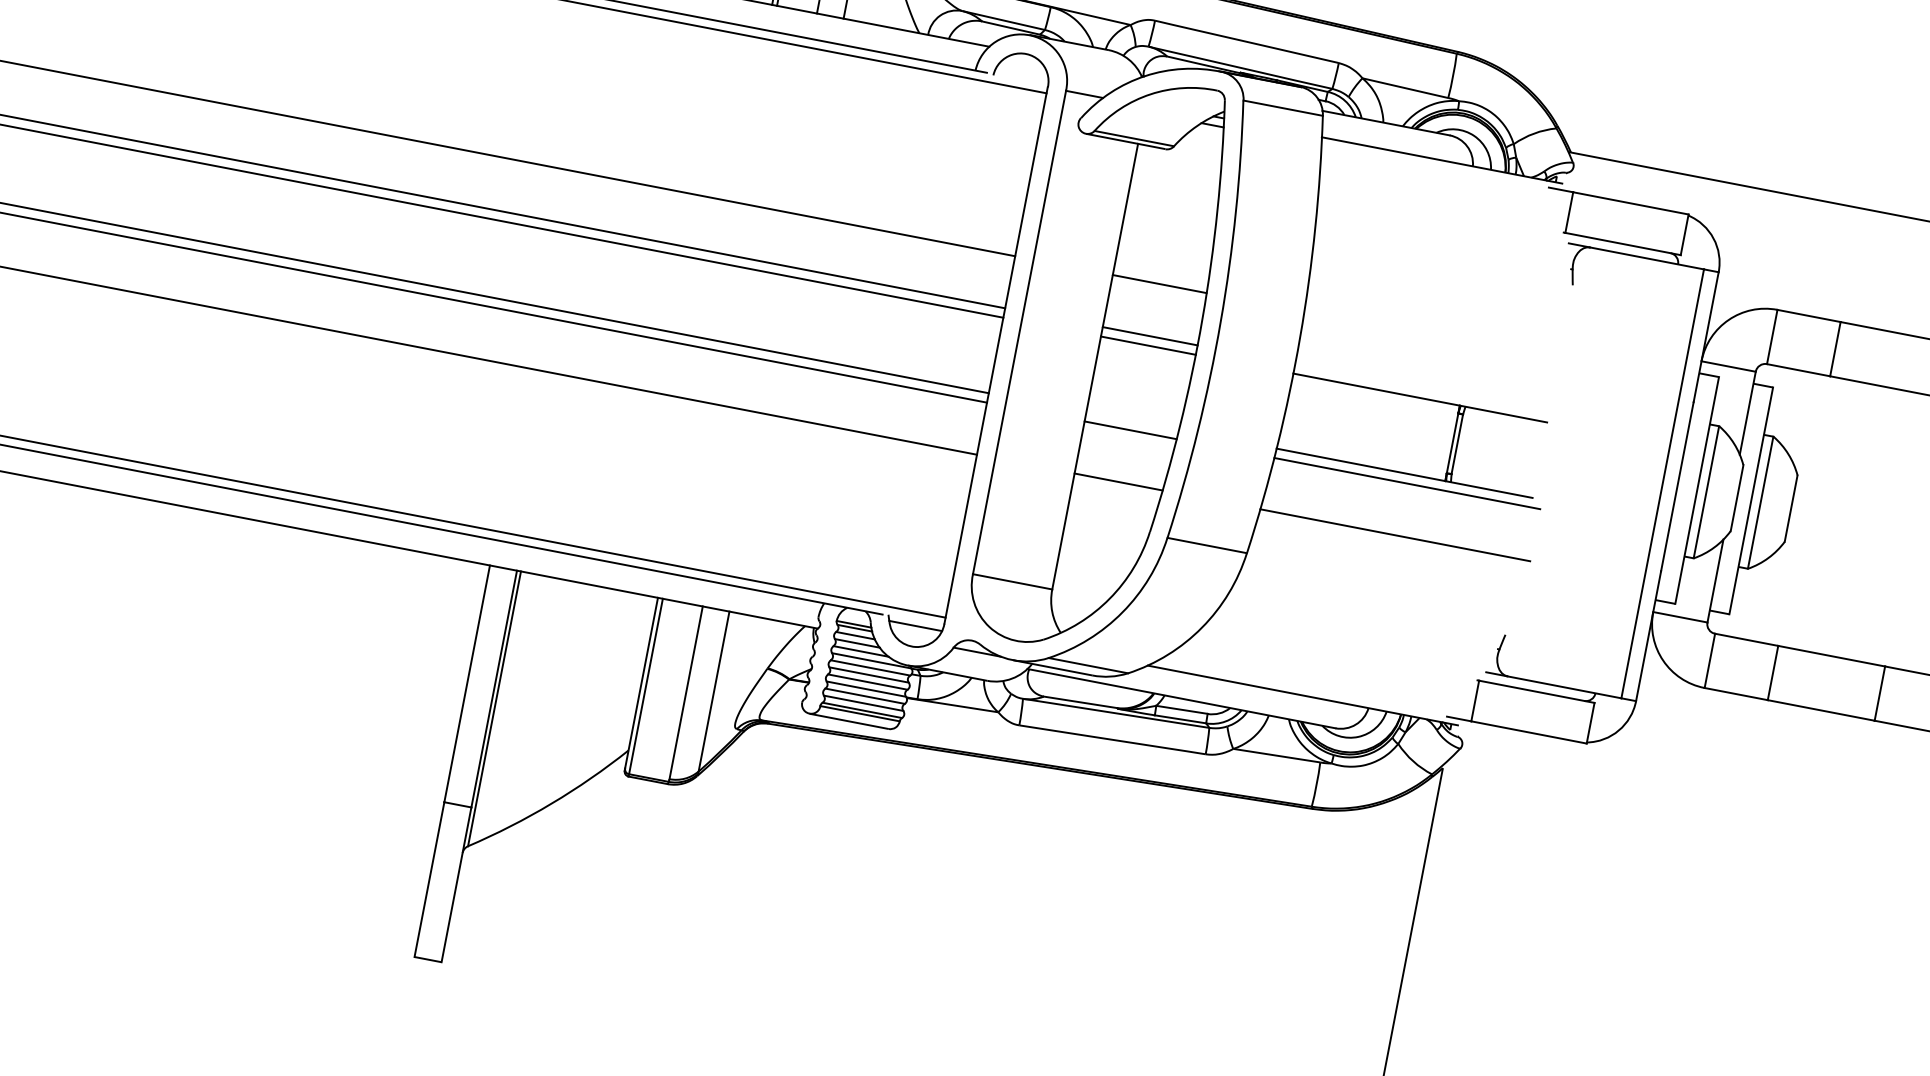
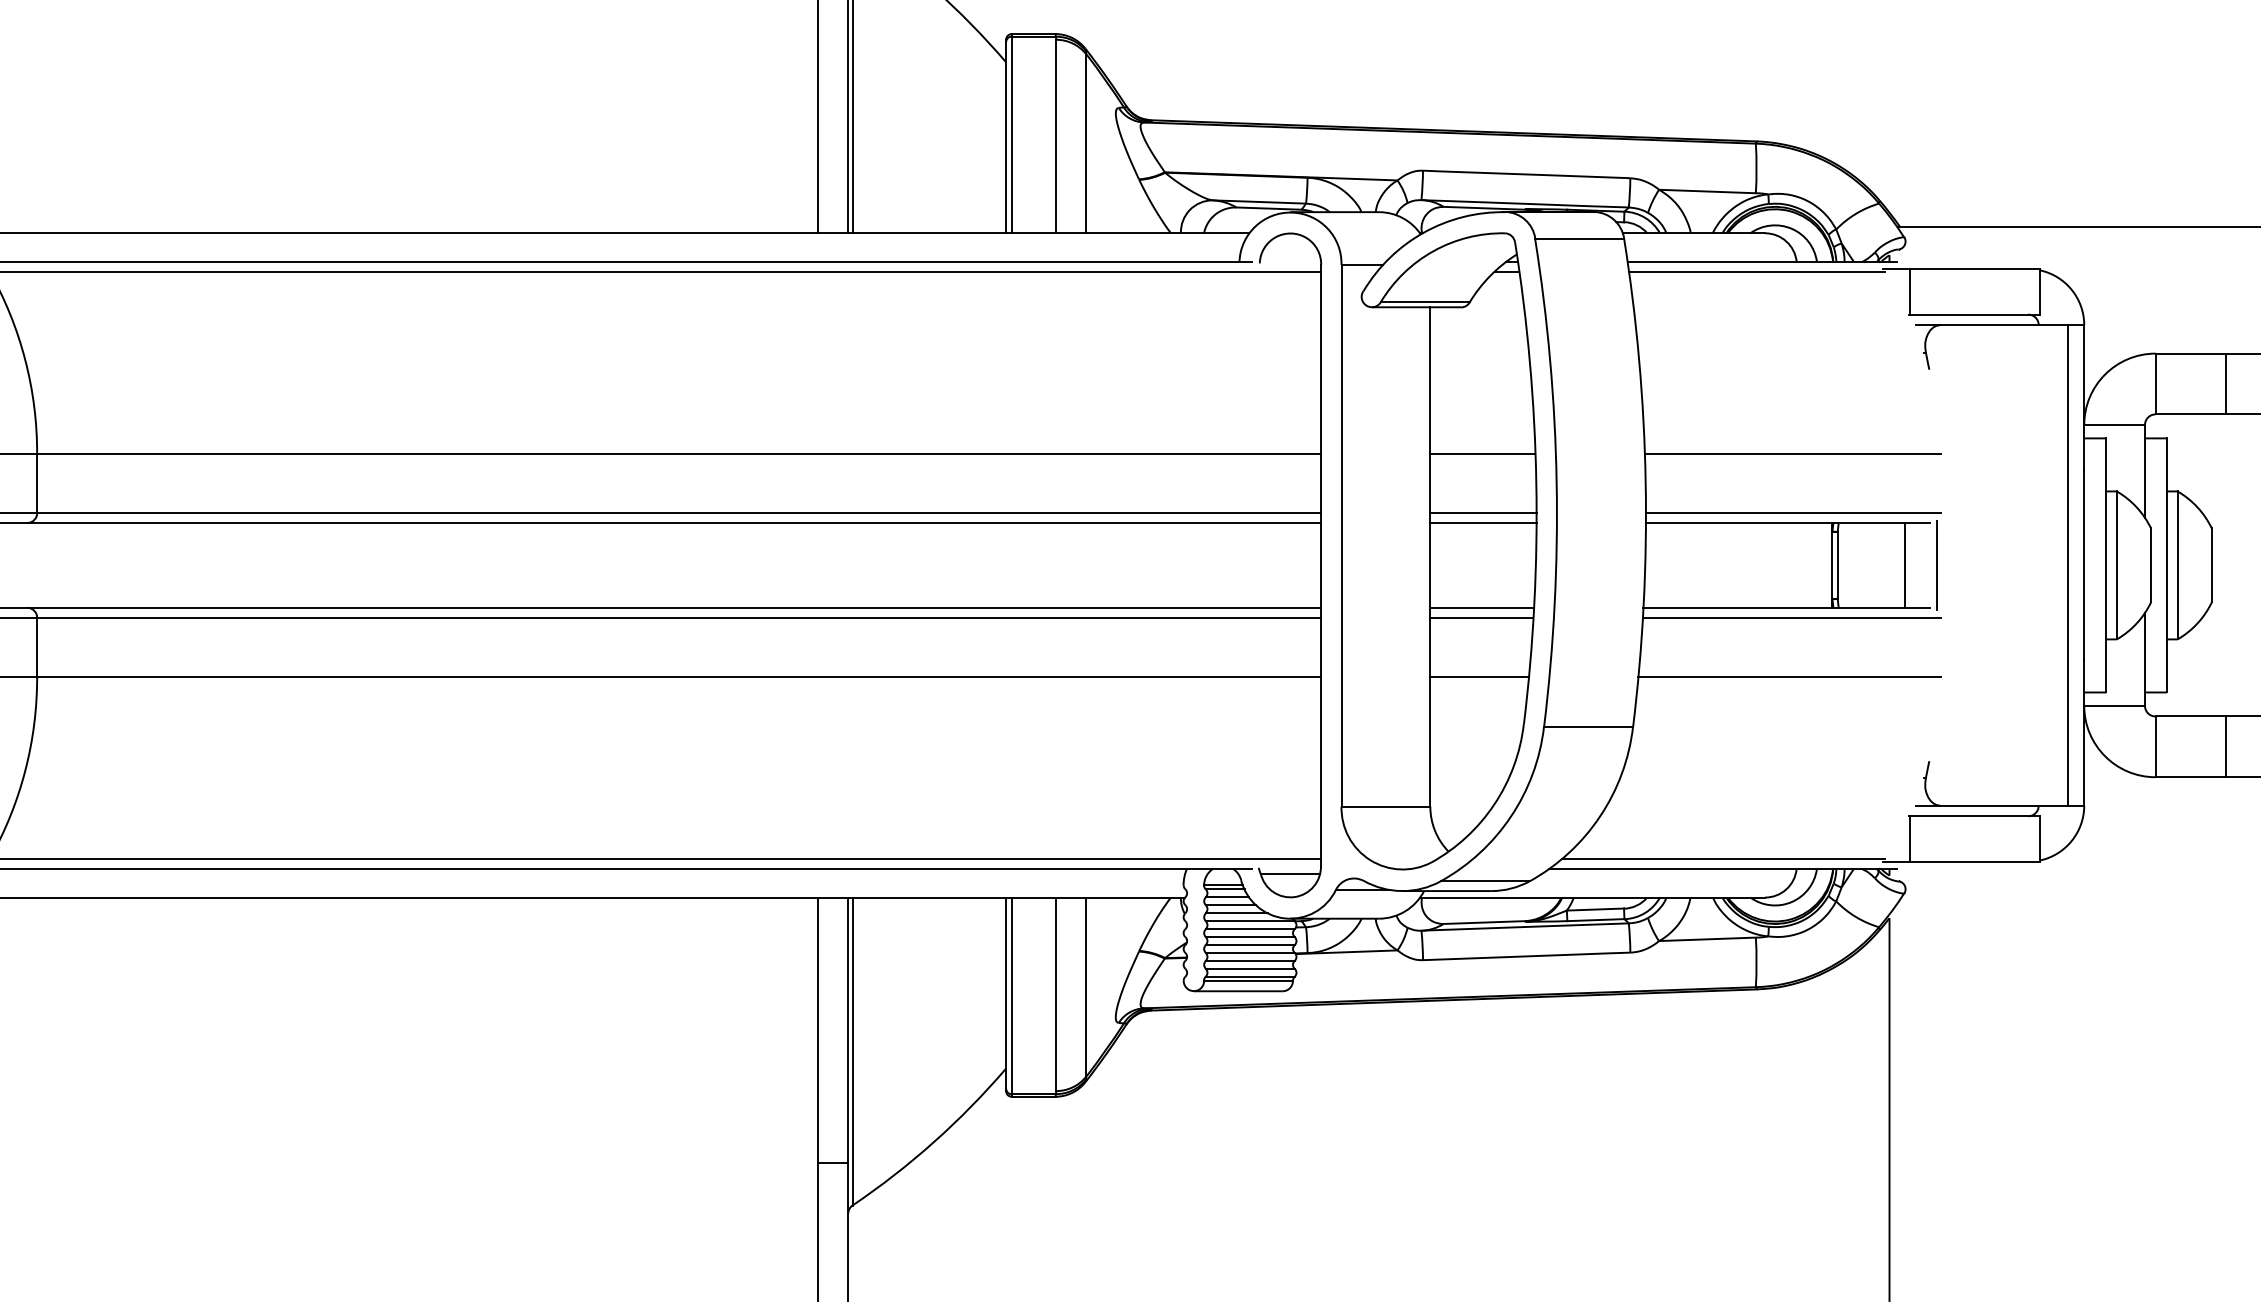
line: (1435, 167) -> (1756, 271), added
line: (1436, 337) -> (1792, 454), added
line: (1426, 389) -> (1792, 512), added
line: (1133, 420) -> (1482, 607), added
line: (1516, 455) -> (1904, 565), added
line: (1545, 461) -> (1936, 565), added
line: (1304, 687) -> (1723, 859), added

